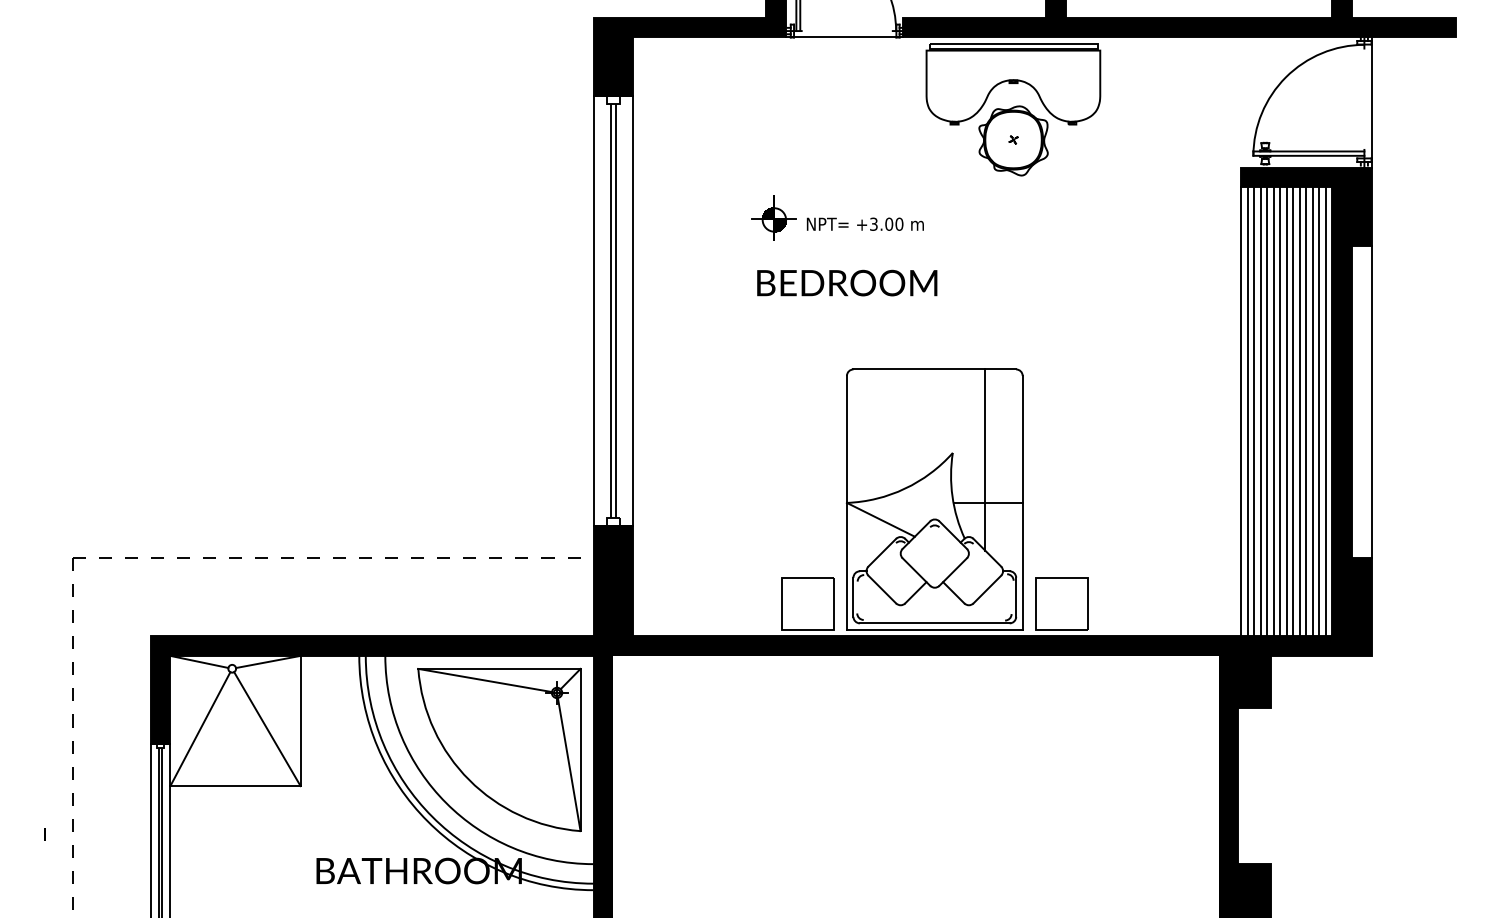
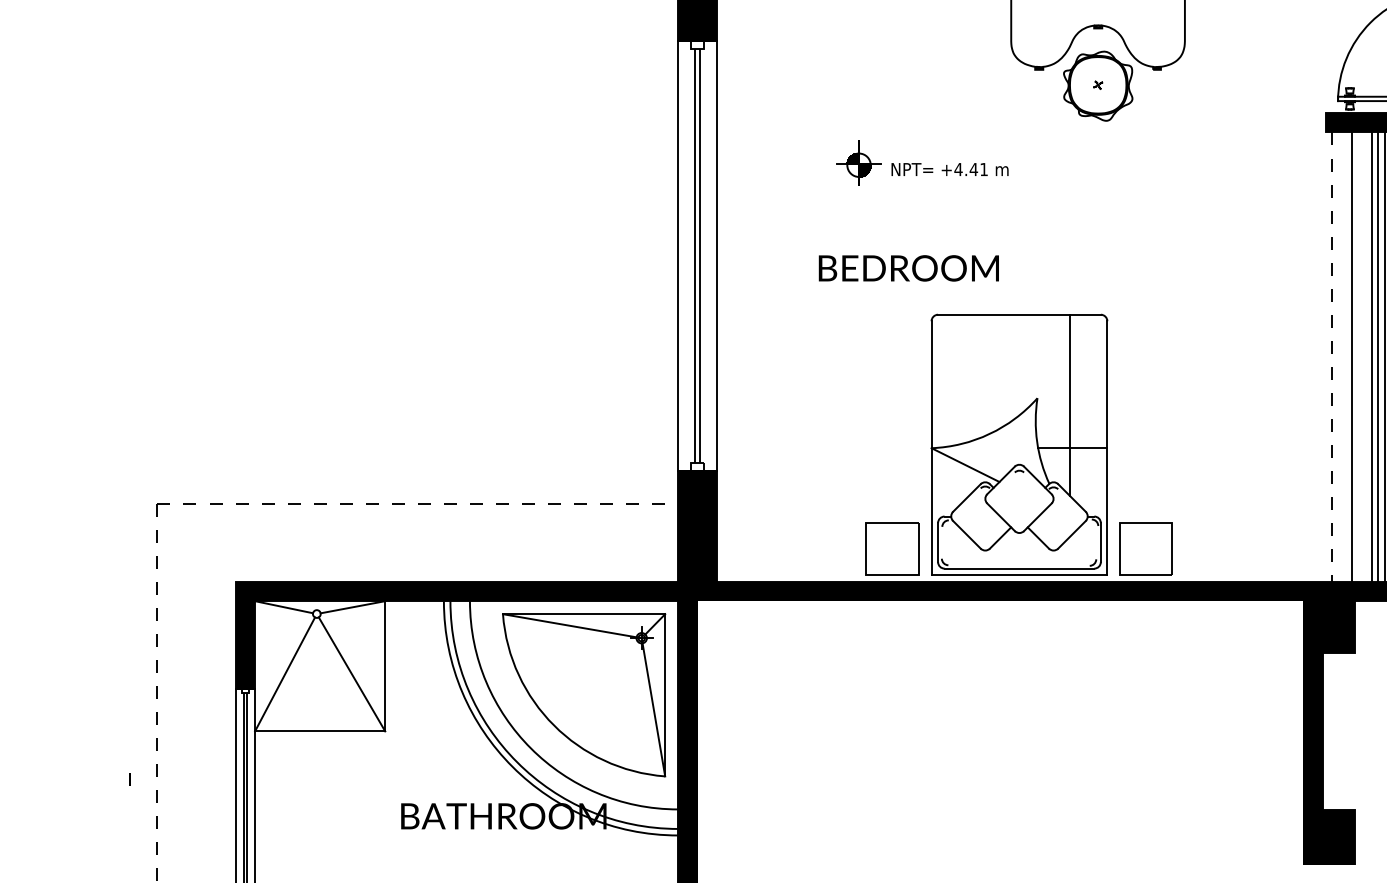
text: (886, 223) -> (971, 168), +3.00 -> +4.41
text: (847, 282) -> (909, 267), moved
line: (1241, 411) -> (1326, 356), removed
line: (1247, 411) -> (1332, 356), solid -> dashed
line: (1254, 411) -> (1339, 356), removed
line: (1260, 411) -> (1345, 356), removed
line: (1273, 411) -> (1358, 356), removed
line: (1280, 411) -> (1365, 356), removed

